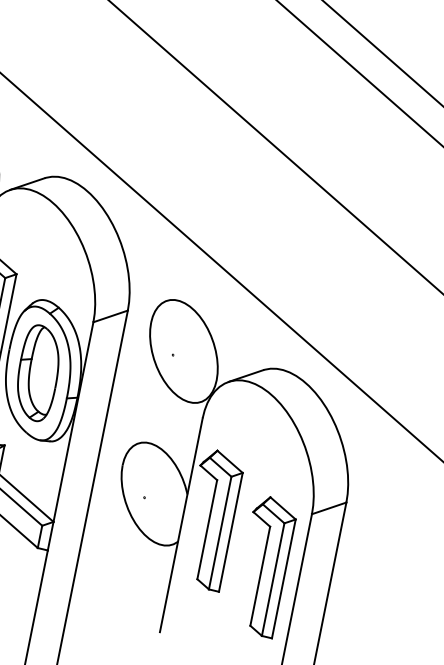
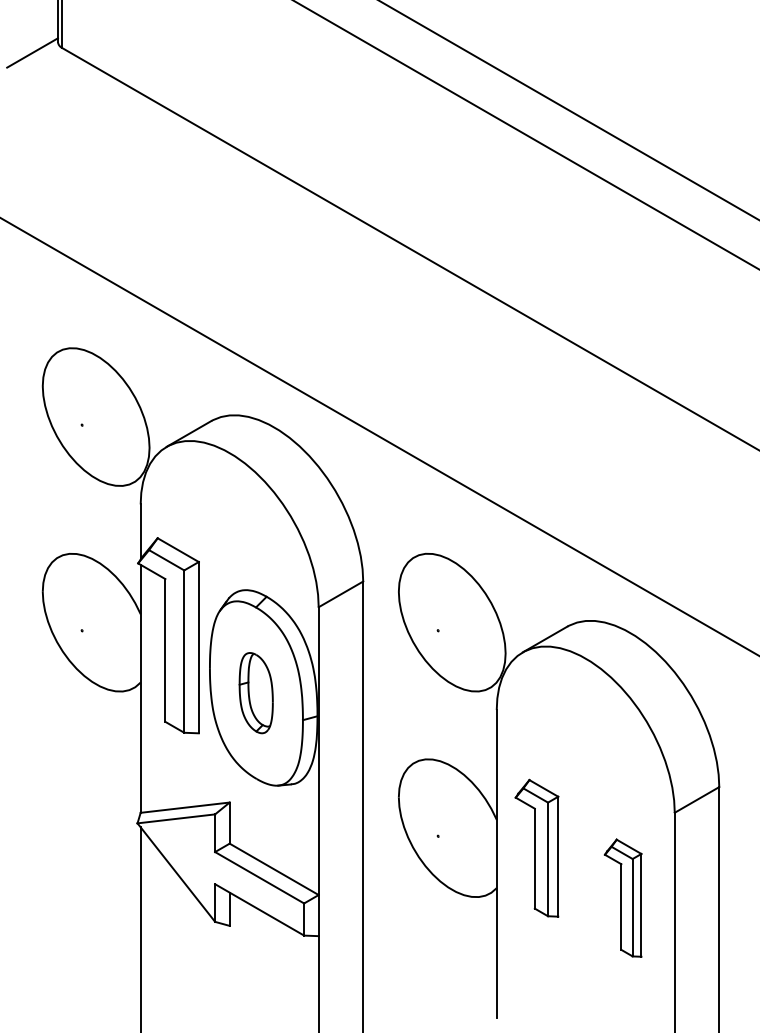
part: (37, 372) -> (255, 692), size x0.6
part: (211, 519) -> (536, 847), size x0.7
part: (263, 565) -> (622, 897), size x0.6

